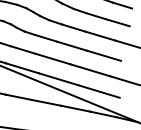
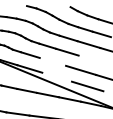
line: (104, 55) -> (91, 59), removed
line: (52, 58) -> (52, 61), removed
line: (57, 78) -> (56, 76), removed

